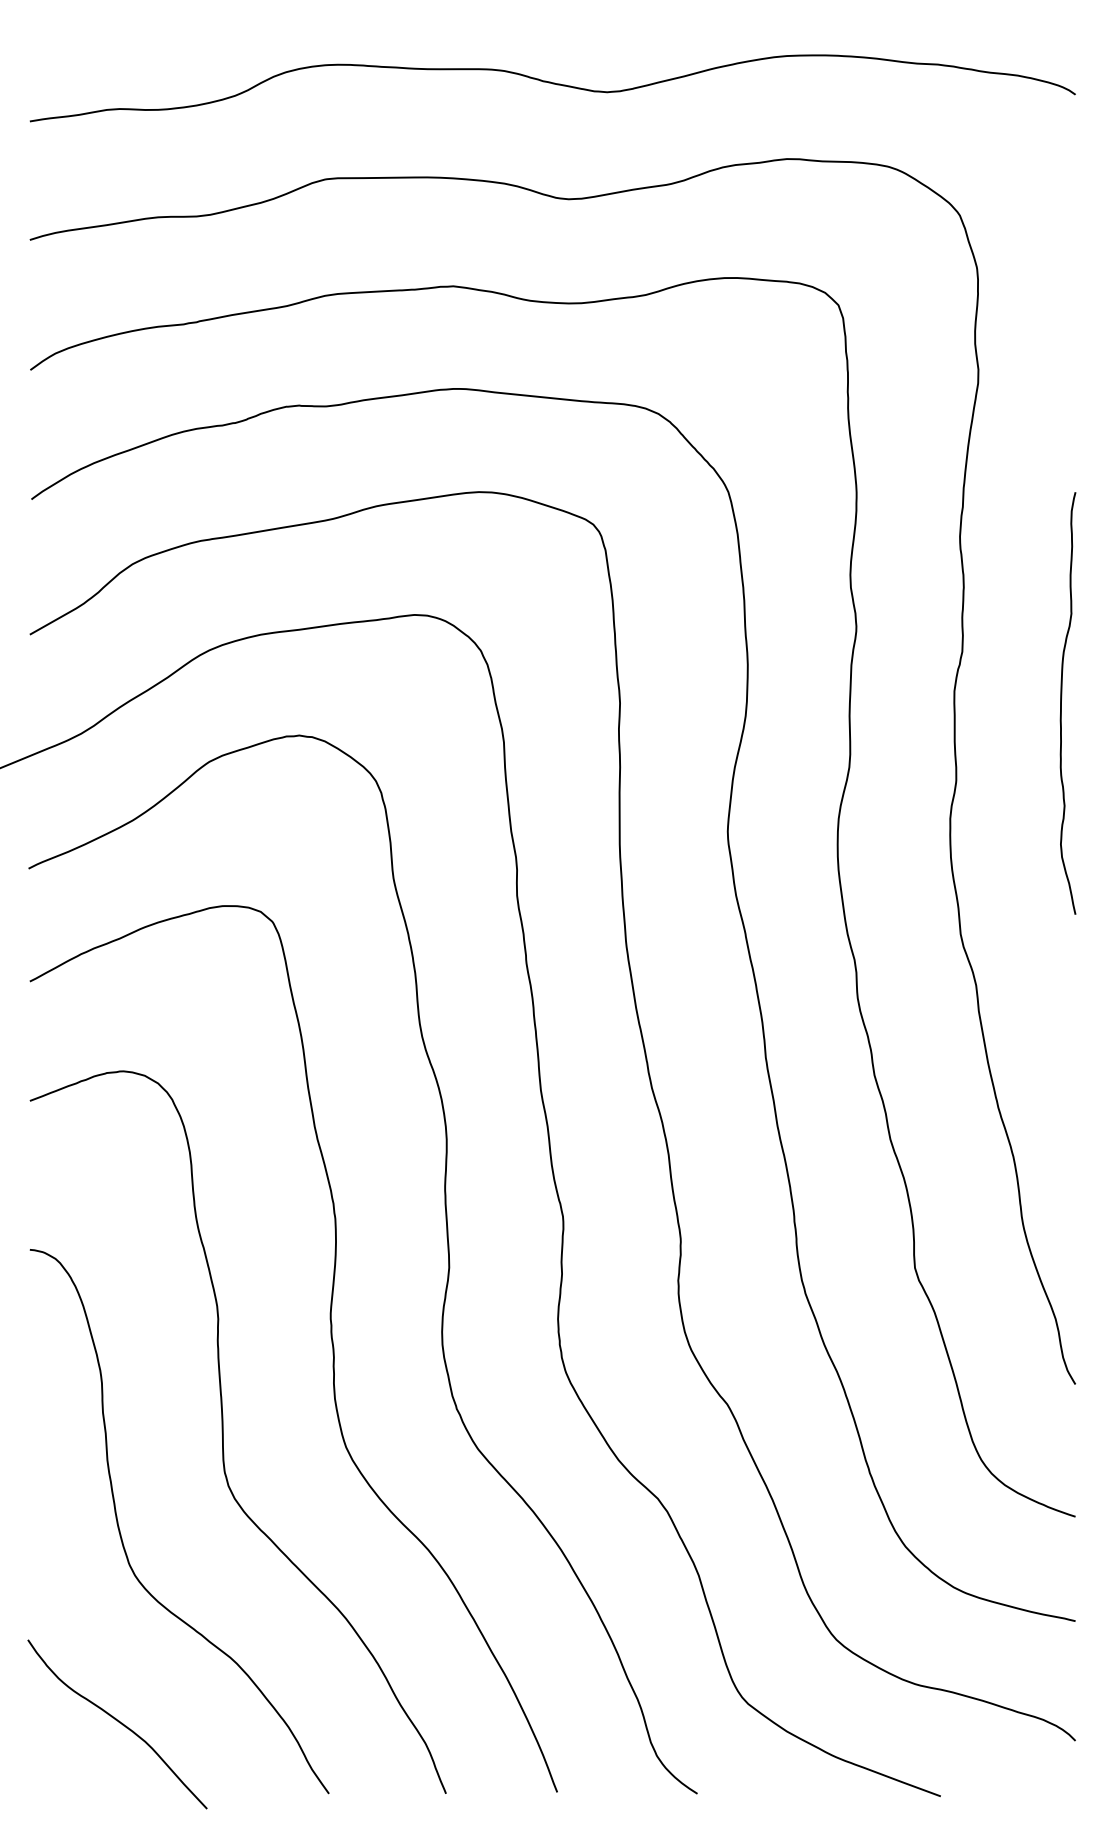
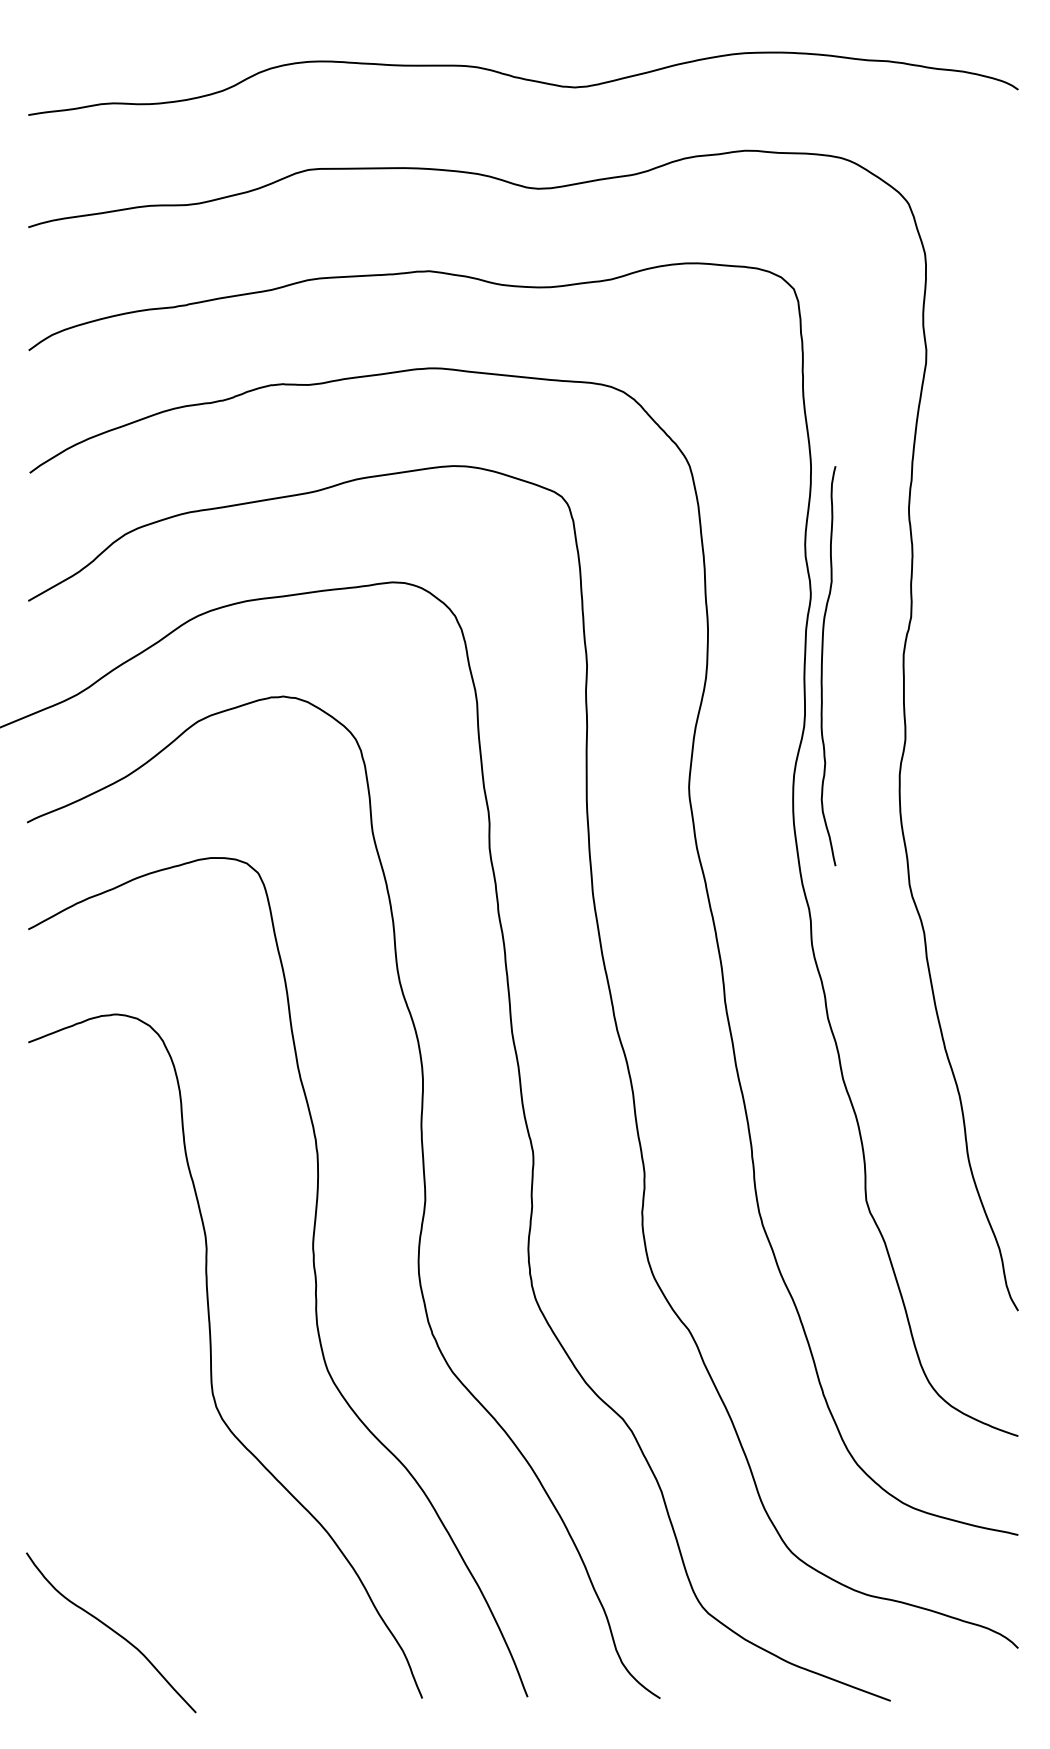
curve: (1061, 703) -> (822, 666), moved
curve: (121, 1534) -> (115, 1452), removed

